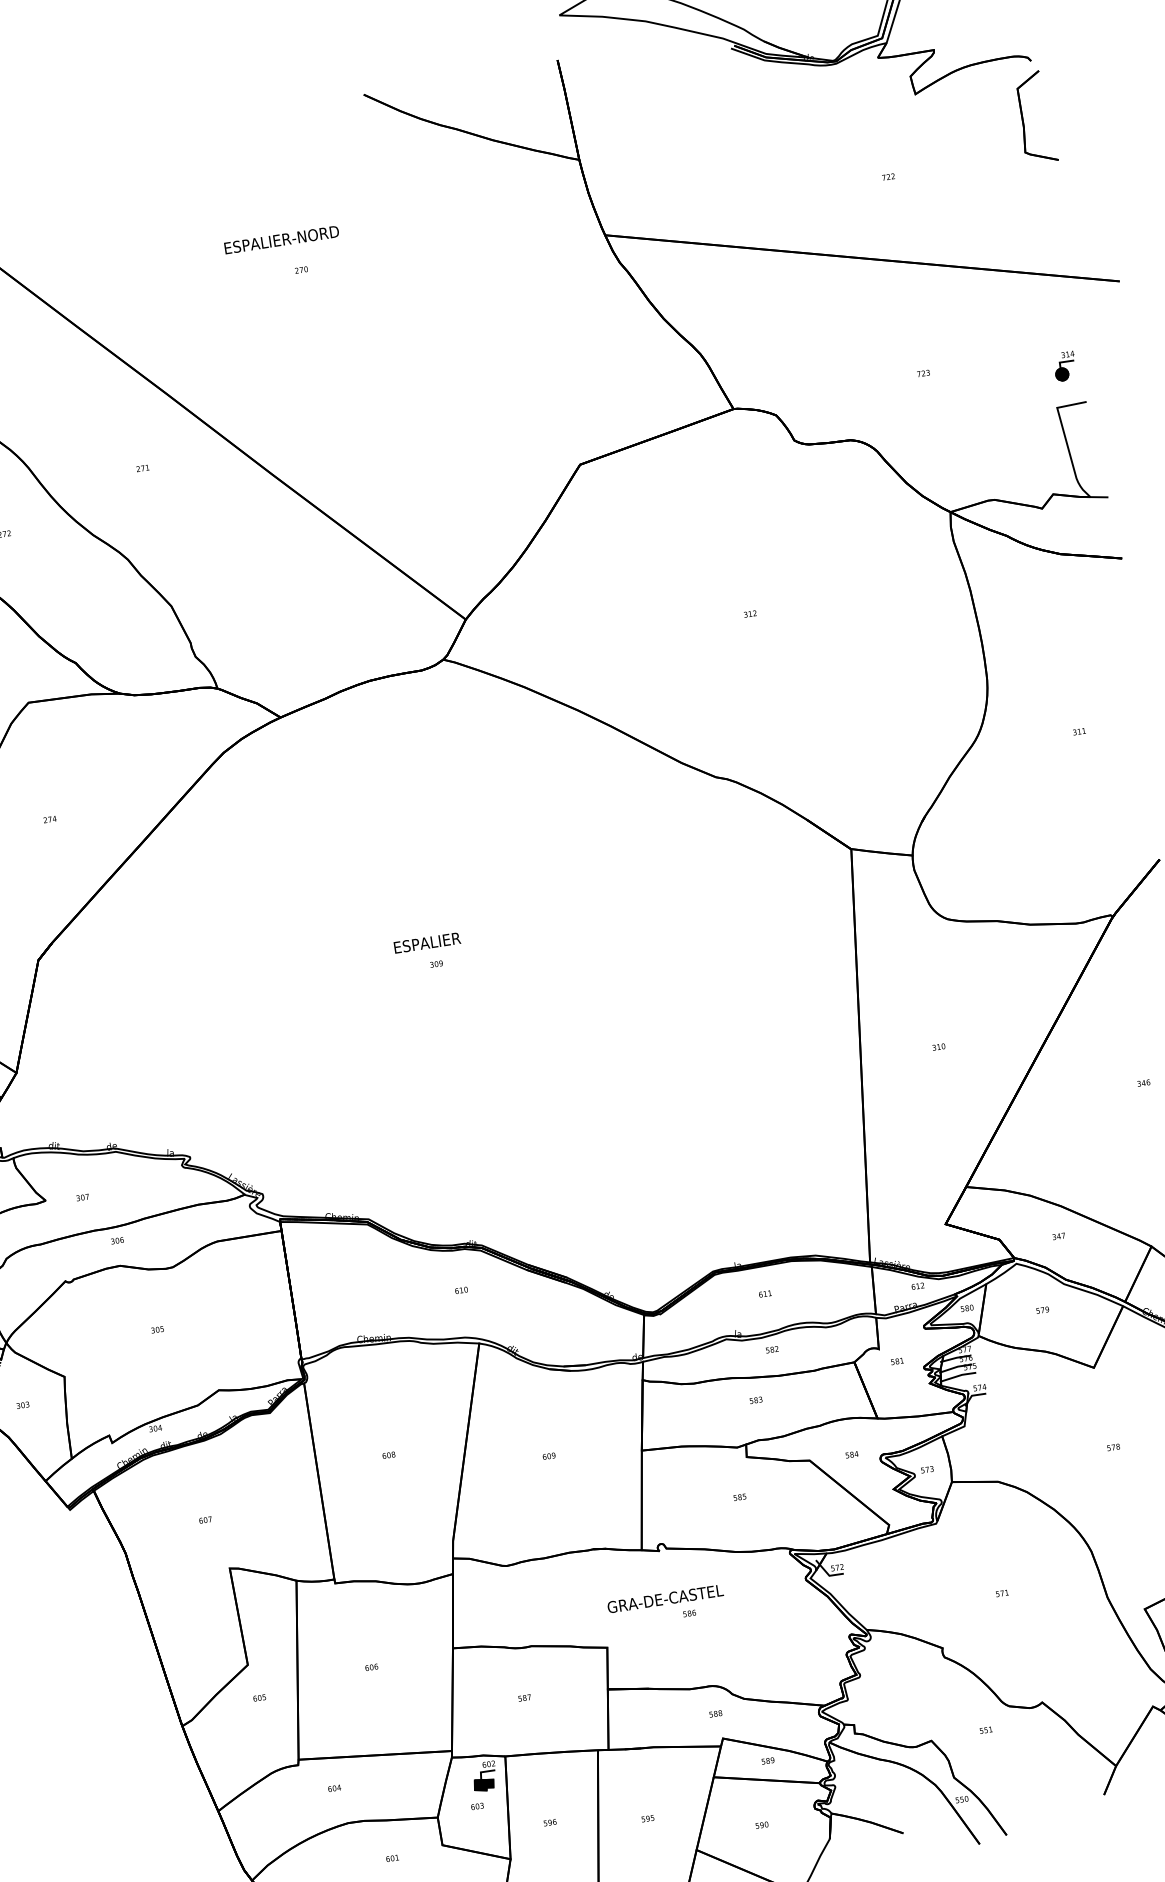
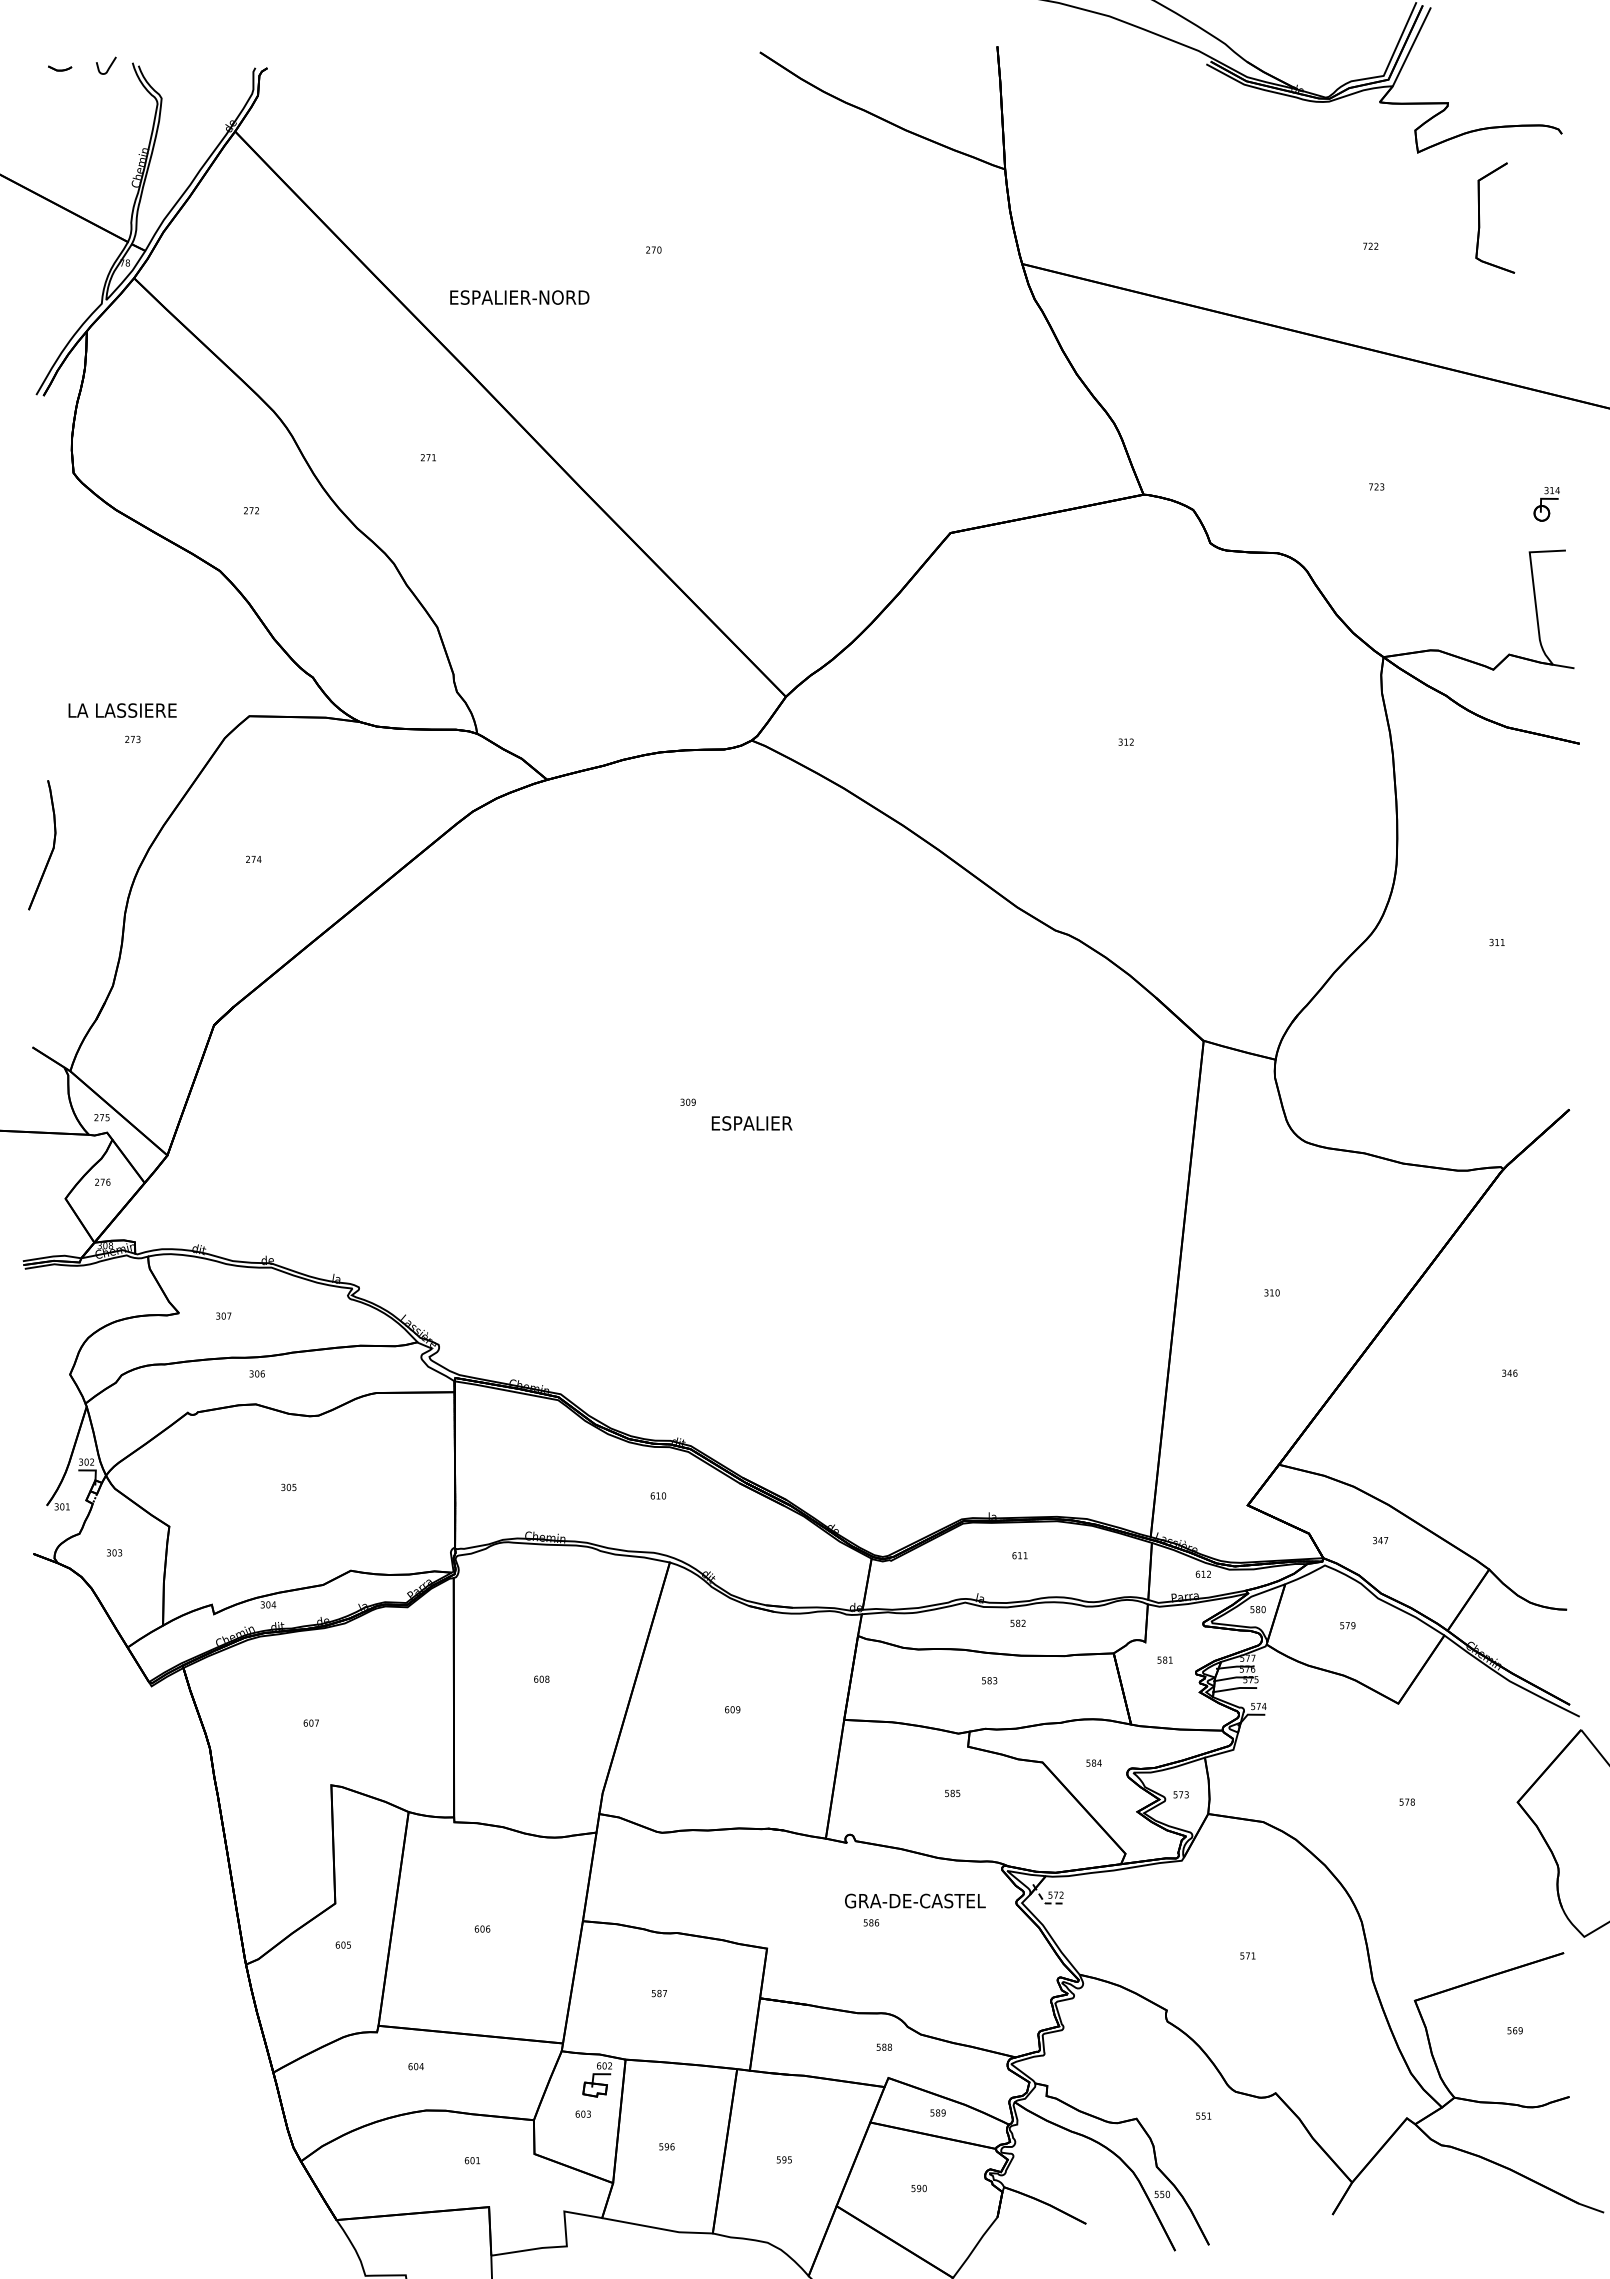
part: (1023, 120) -> (1480, 219), moved
text: (281, 239) -> (519, 297), moved
fill: (1061, 374) -> (1541, 513), removed
text: (426, 943) -> (751, 1123), moved
line: (827, 1573) -> (1043, 1900), solid -> dashed
text: (665, 1598) -> (915, 1900), moved
fill: (484, 1784) -> (595, 2089), removed

